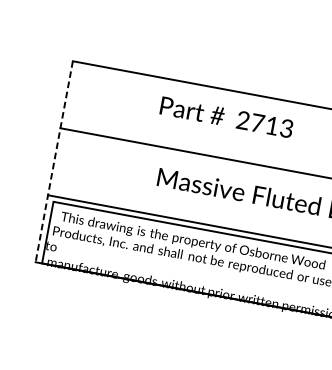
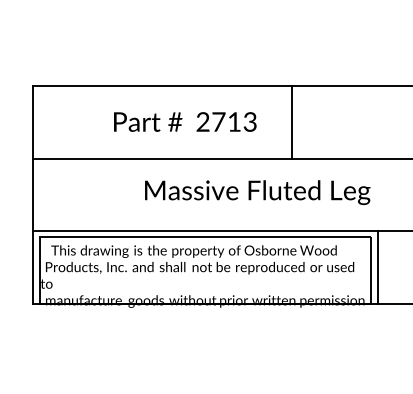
text: (227, 117) -> (185, 121), moved
line: (306, 139) -> (292, 122), added
line: (54, 161) -> (33, 194), dashed -> solid

